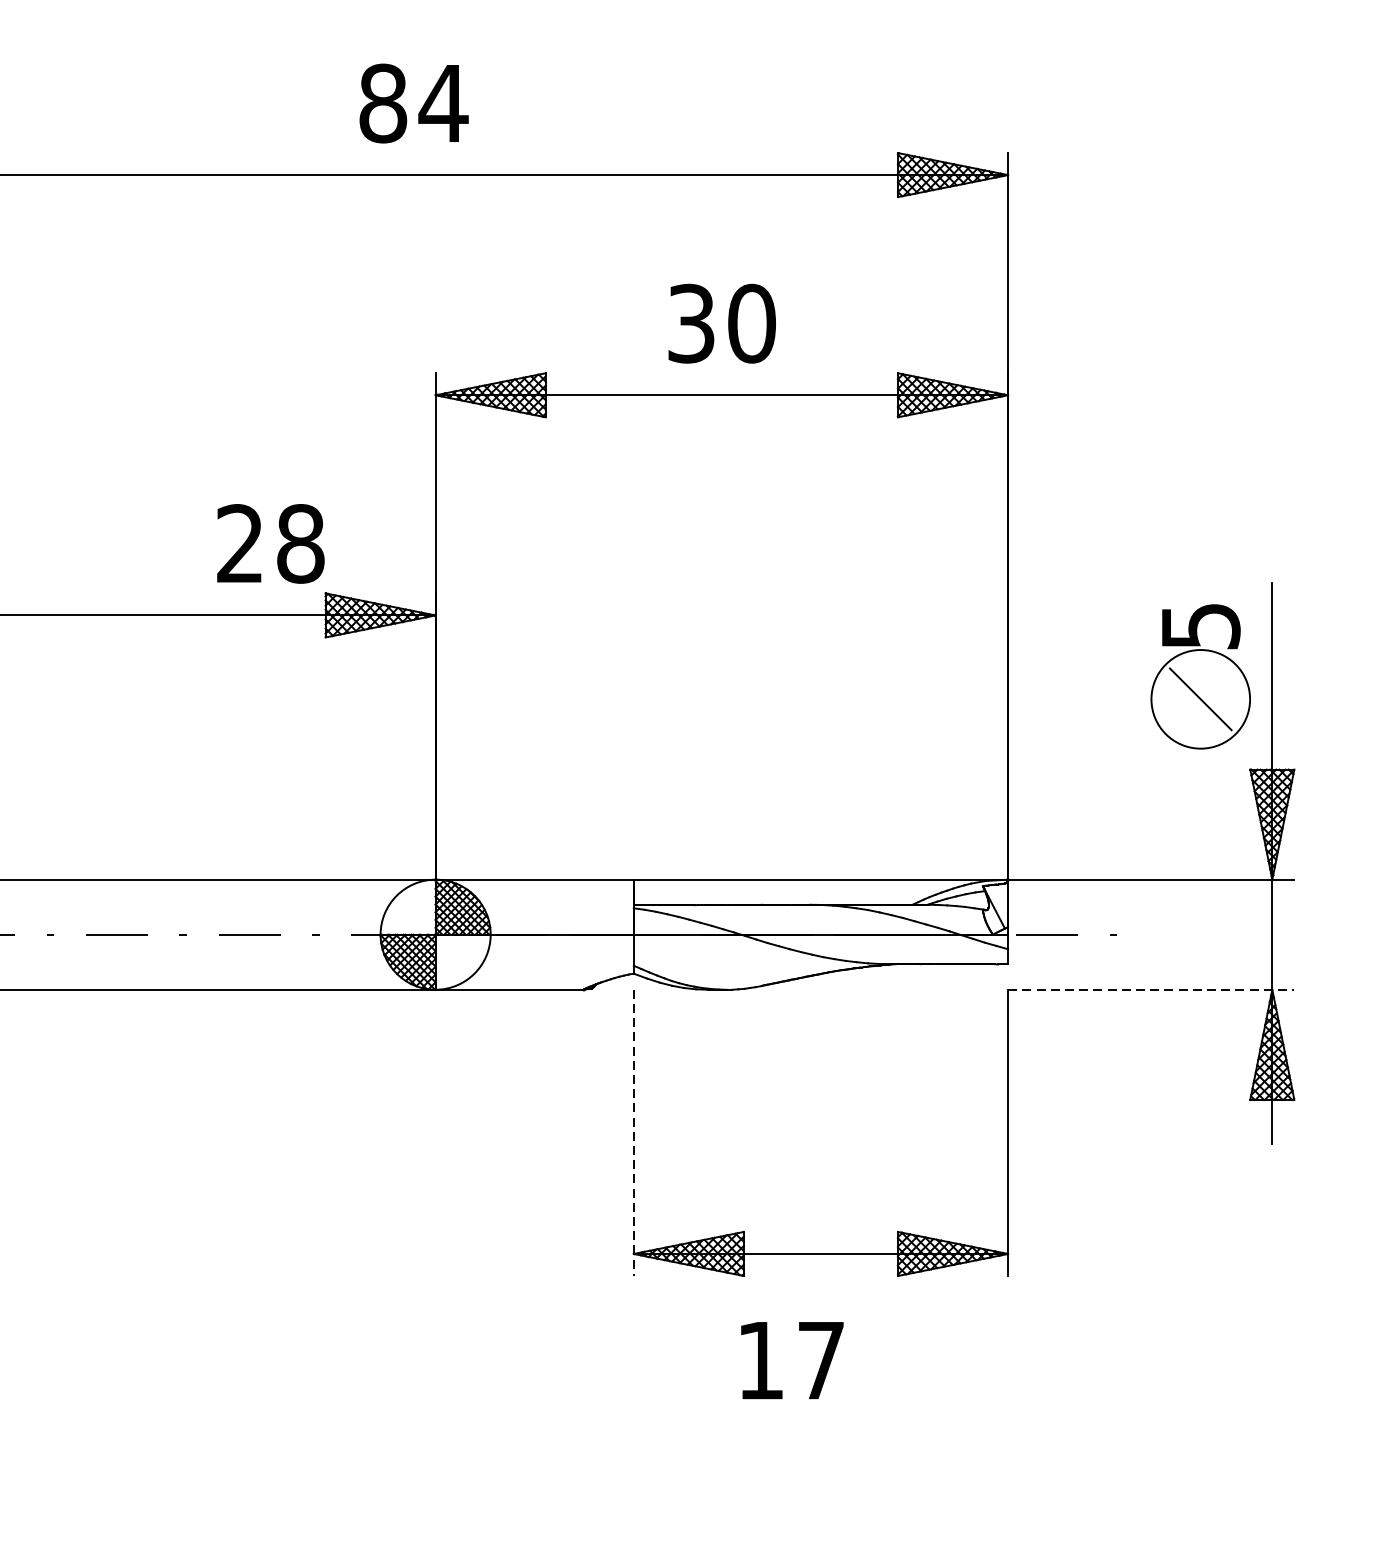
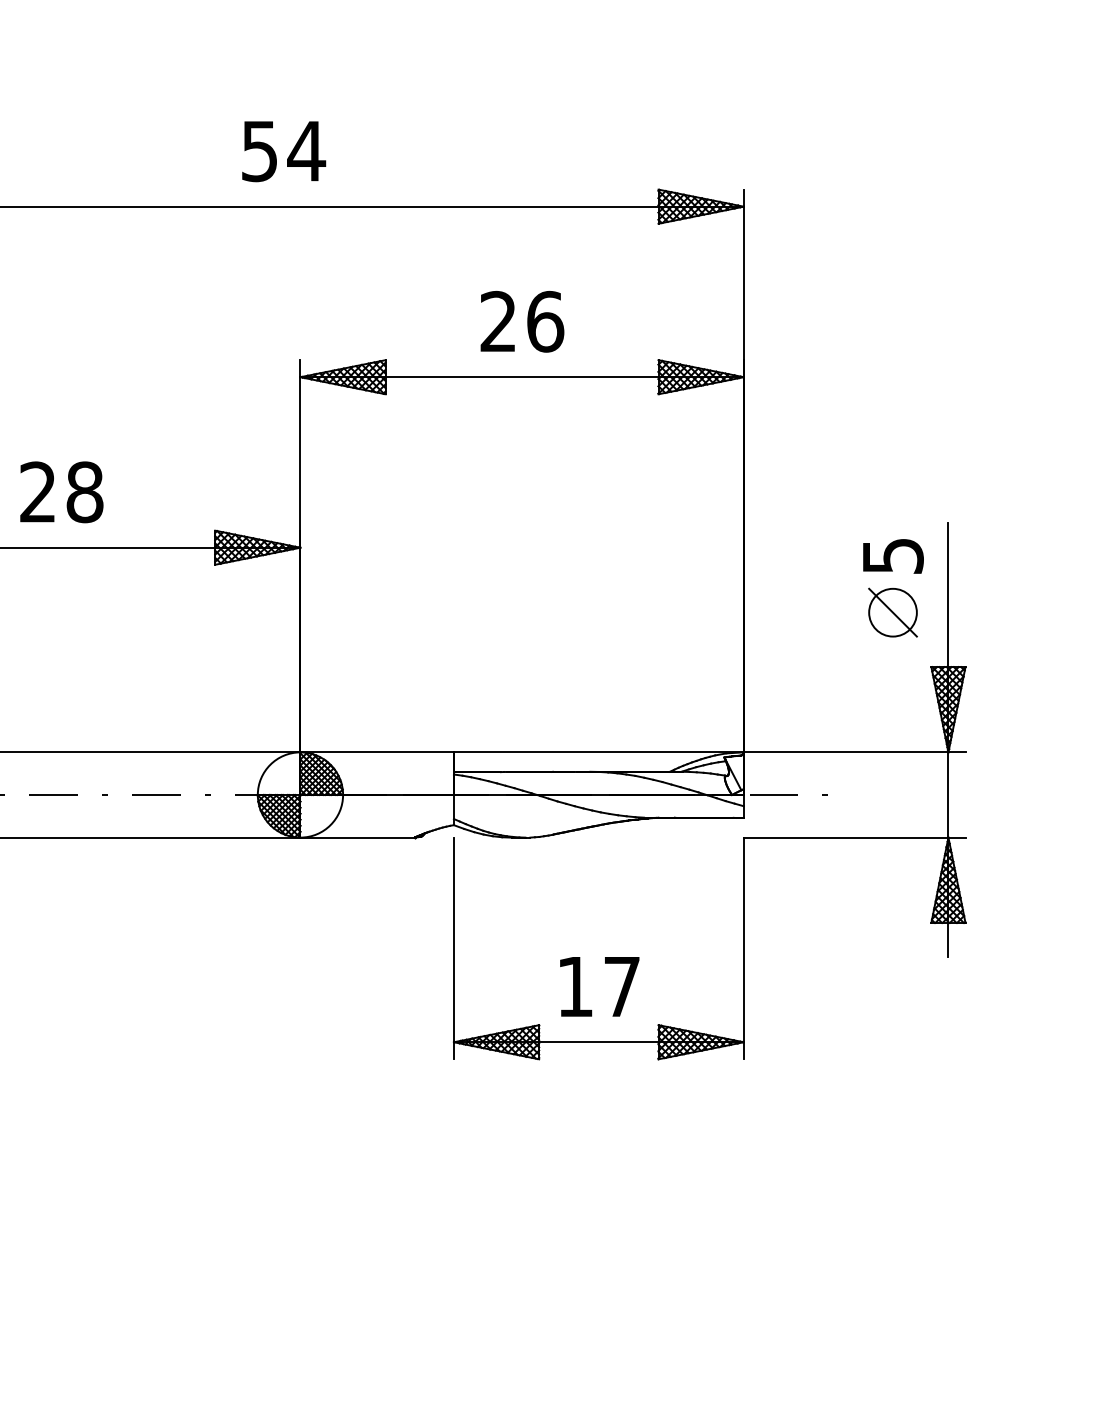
text: (382, 103) -> (259, 151), 84 -> 54
text: (722, 323) -> (522, 321), 30 -> 26
text: (270, 544) -> (61, 492), moved
circle: (1200, 699) -> (892, 612), size x0.62
line: (1151, 989) -> (854, 837), dashed -> solid
line: (633, 1132) -> (453, 948), dashed -> solid
text: (792, 1360) -> (599, 986), moved

